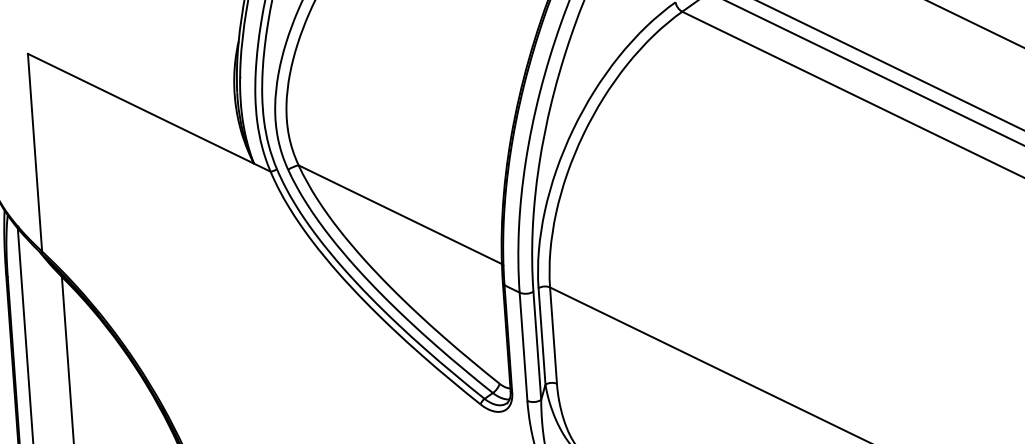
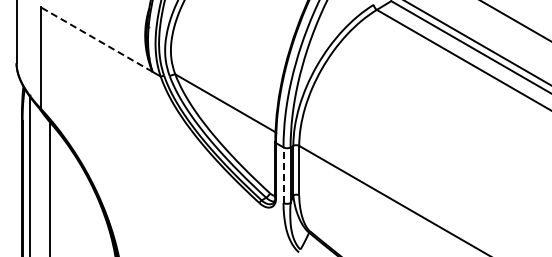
line: (140, 108) -> (96, 39), solid -> dashed
line: (523, 347) -> (283, 175), solid -> dashed

